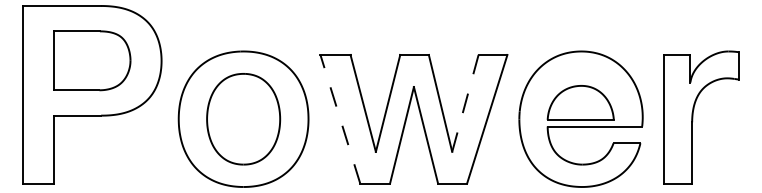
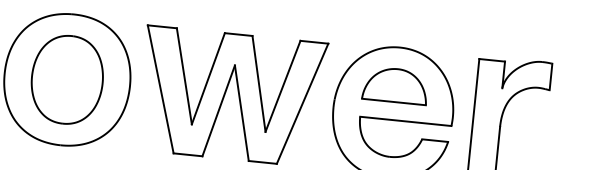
line: (465, 102) -> (283, 85), dashed -> solid
part: (580, 102) -> (395, 85), moved
line: (340, 118) -> (160, 88), dashed -> solid

